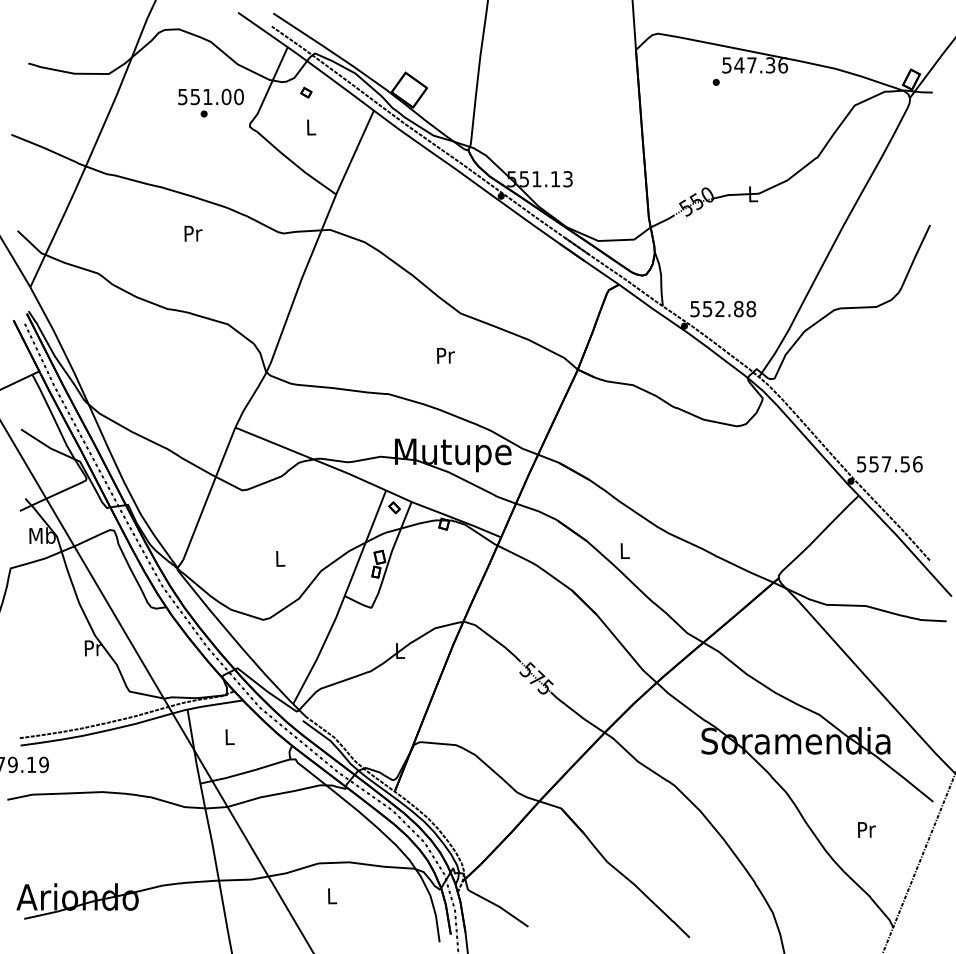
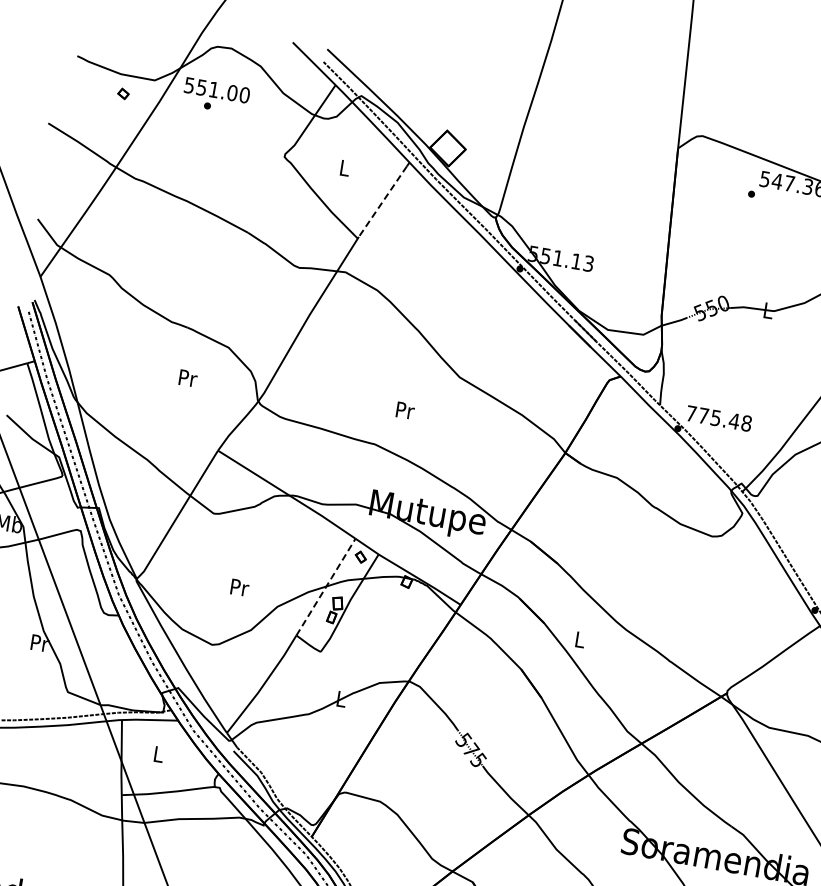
part: (306, 92) -> (123, 93), moved
text: (210, 102) -> (215, 95), moved
line: (354, 154) -> (382, 202), solid -> dashed
text: (193, 233) -> (188, 378), moved
text: (716, 308) -> (712, 416), 552.88 -> 775.48
text: (445, 355) -> (404, 410), moved
line: (365, 543) -> (326, 587), solid -> dashed
text: (280, 558) -> (239, 587), L -> Pr

